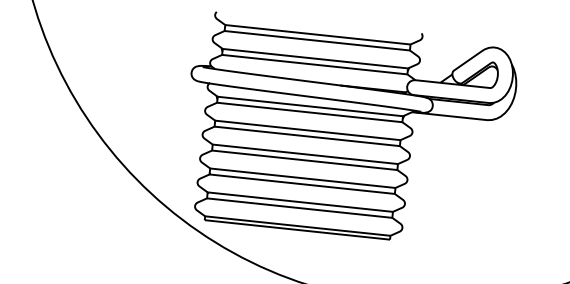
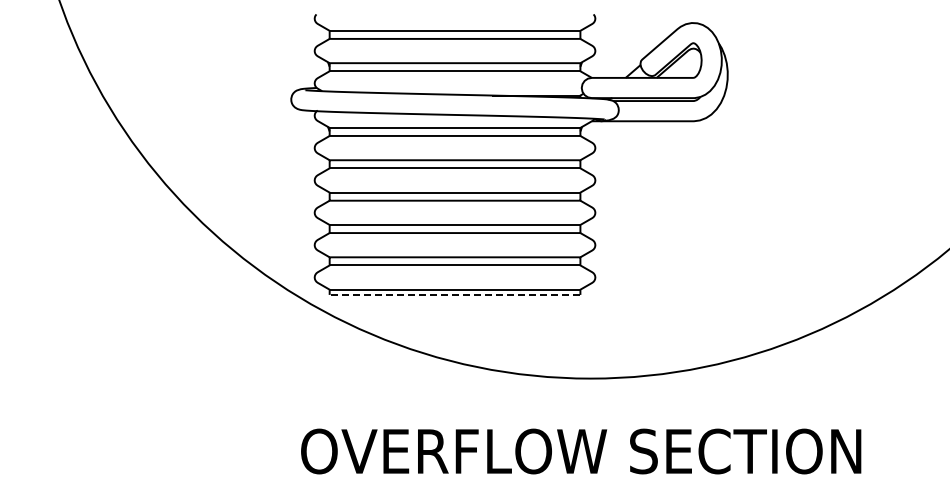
line: (297, 229) -> (454, 294), solid -> dashed

